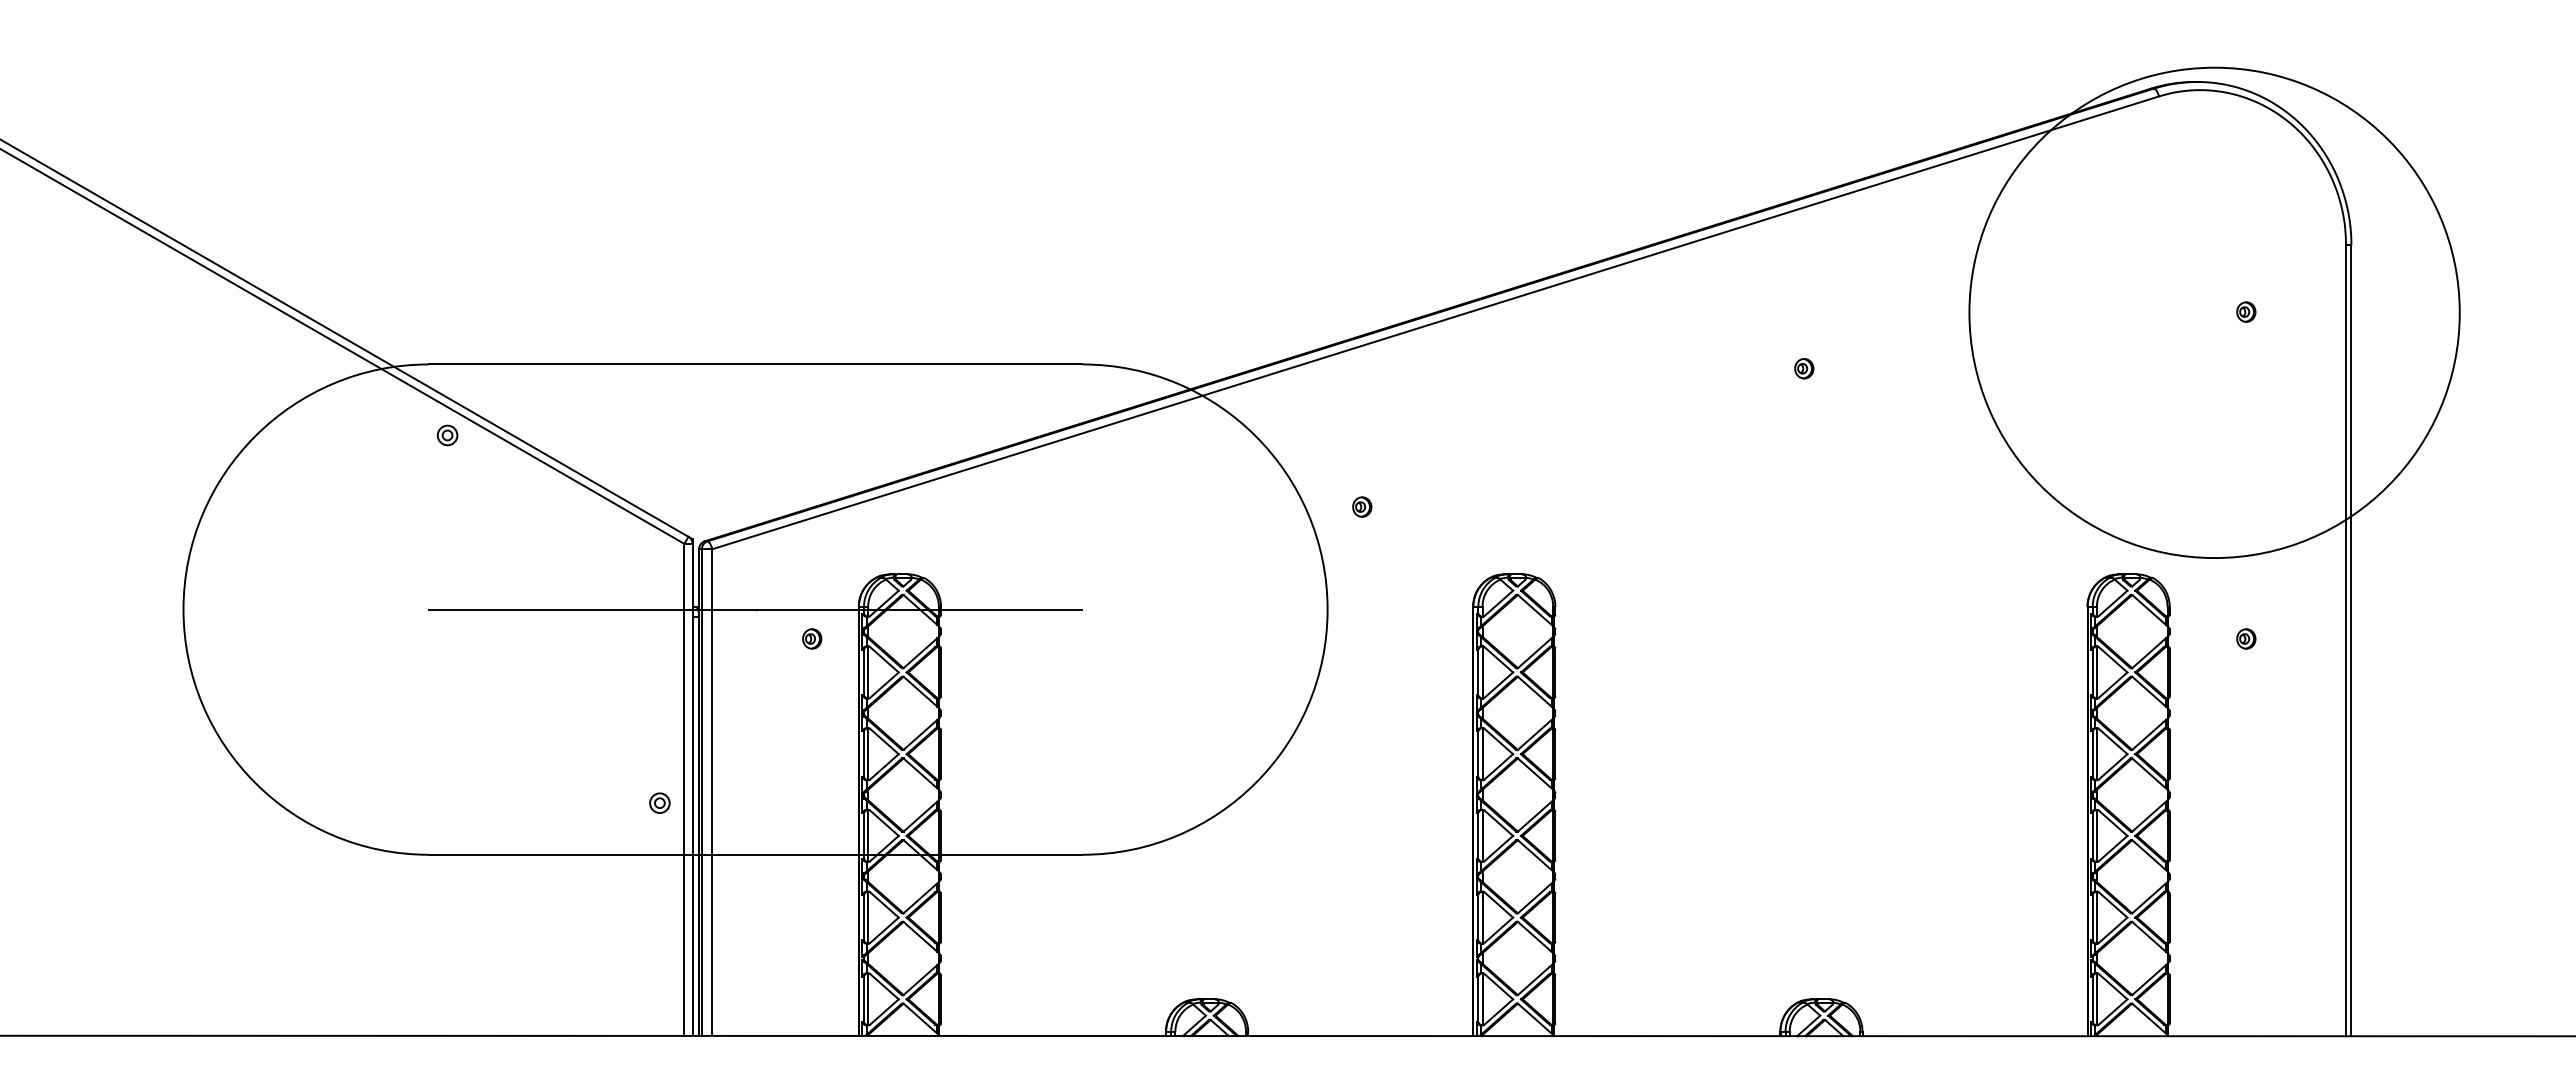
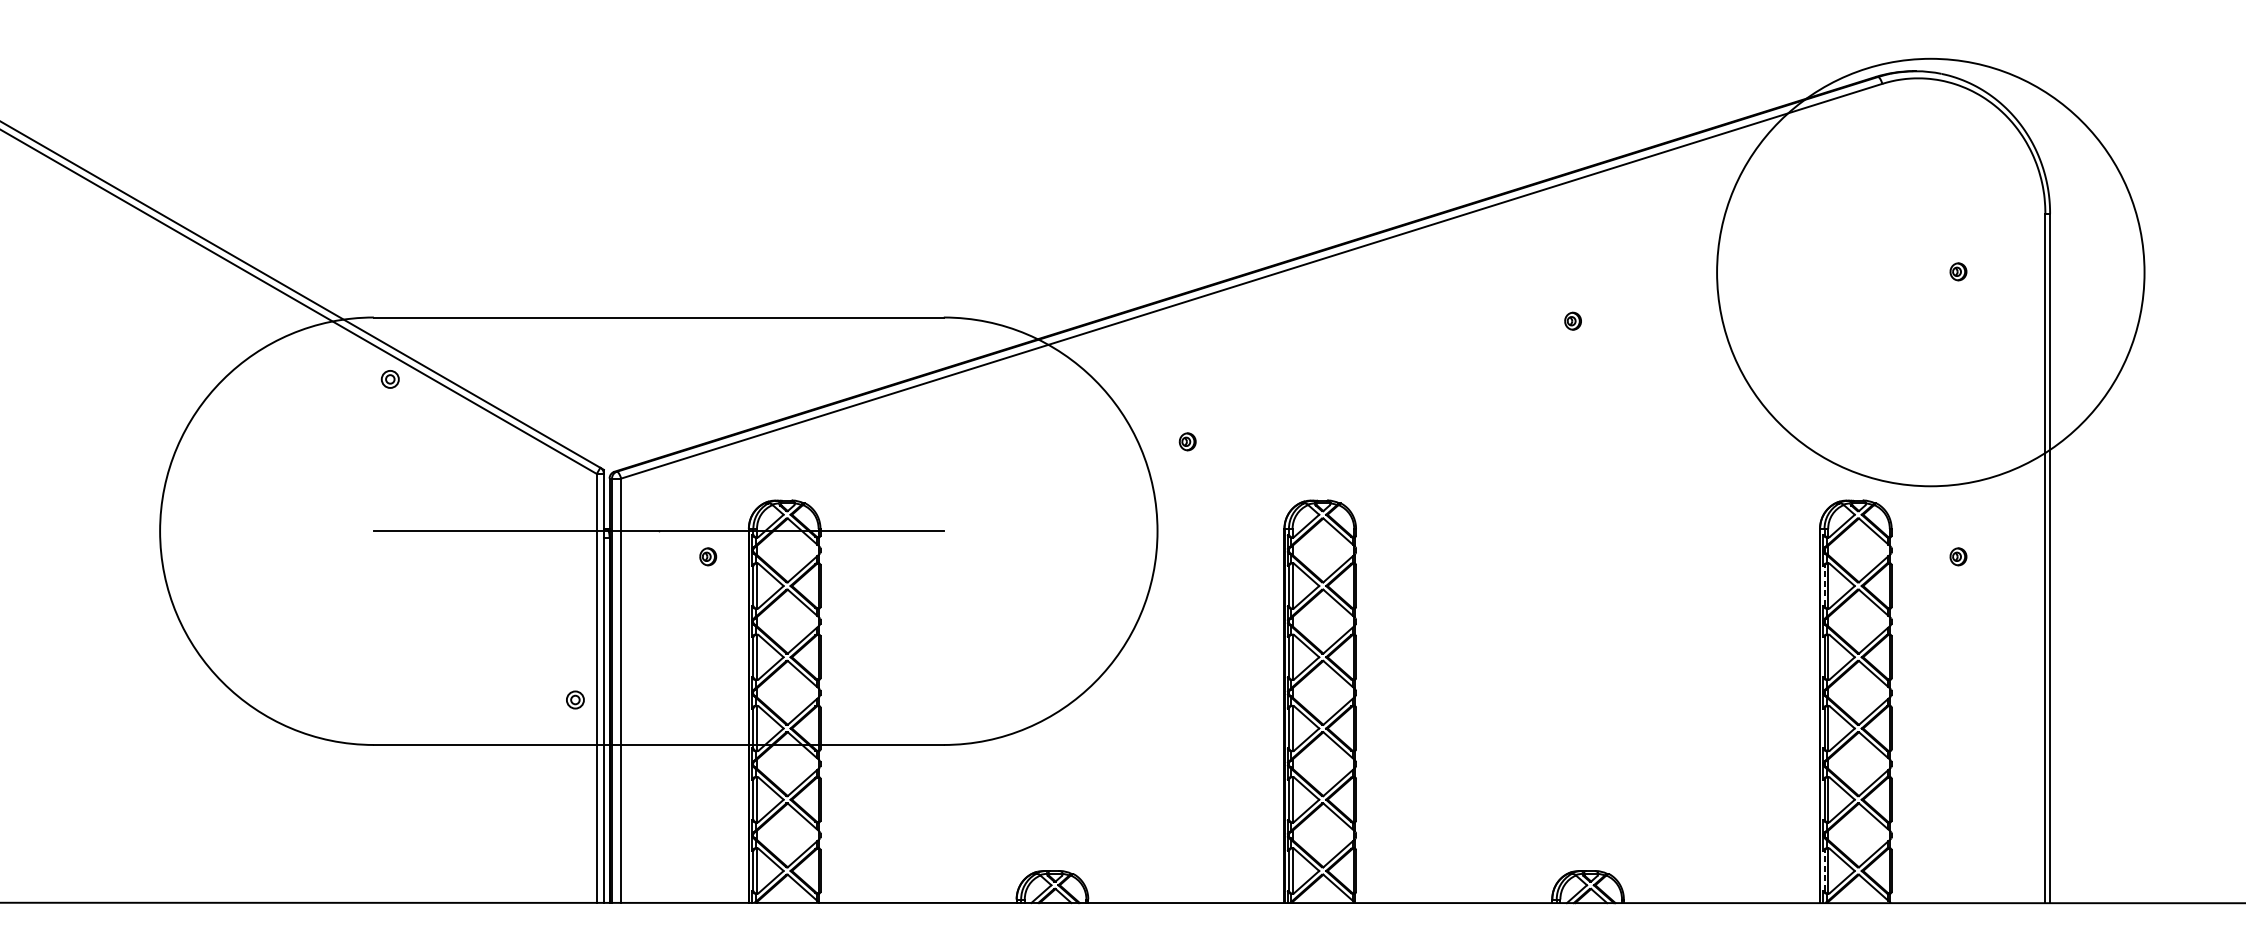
line: (2092, 672) -> (1824, 586), solid -> dashed
line: (2092, 999) -> (1824, 871), solid -> dashed

